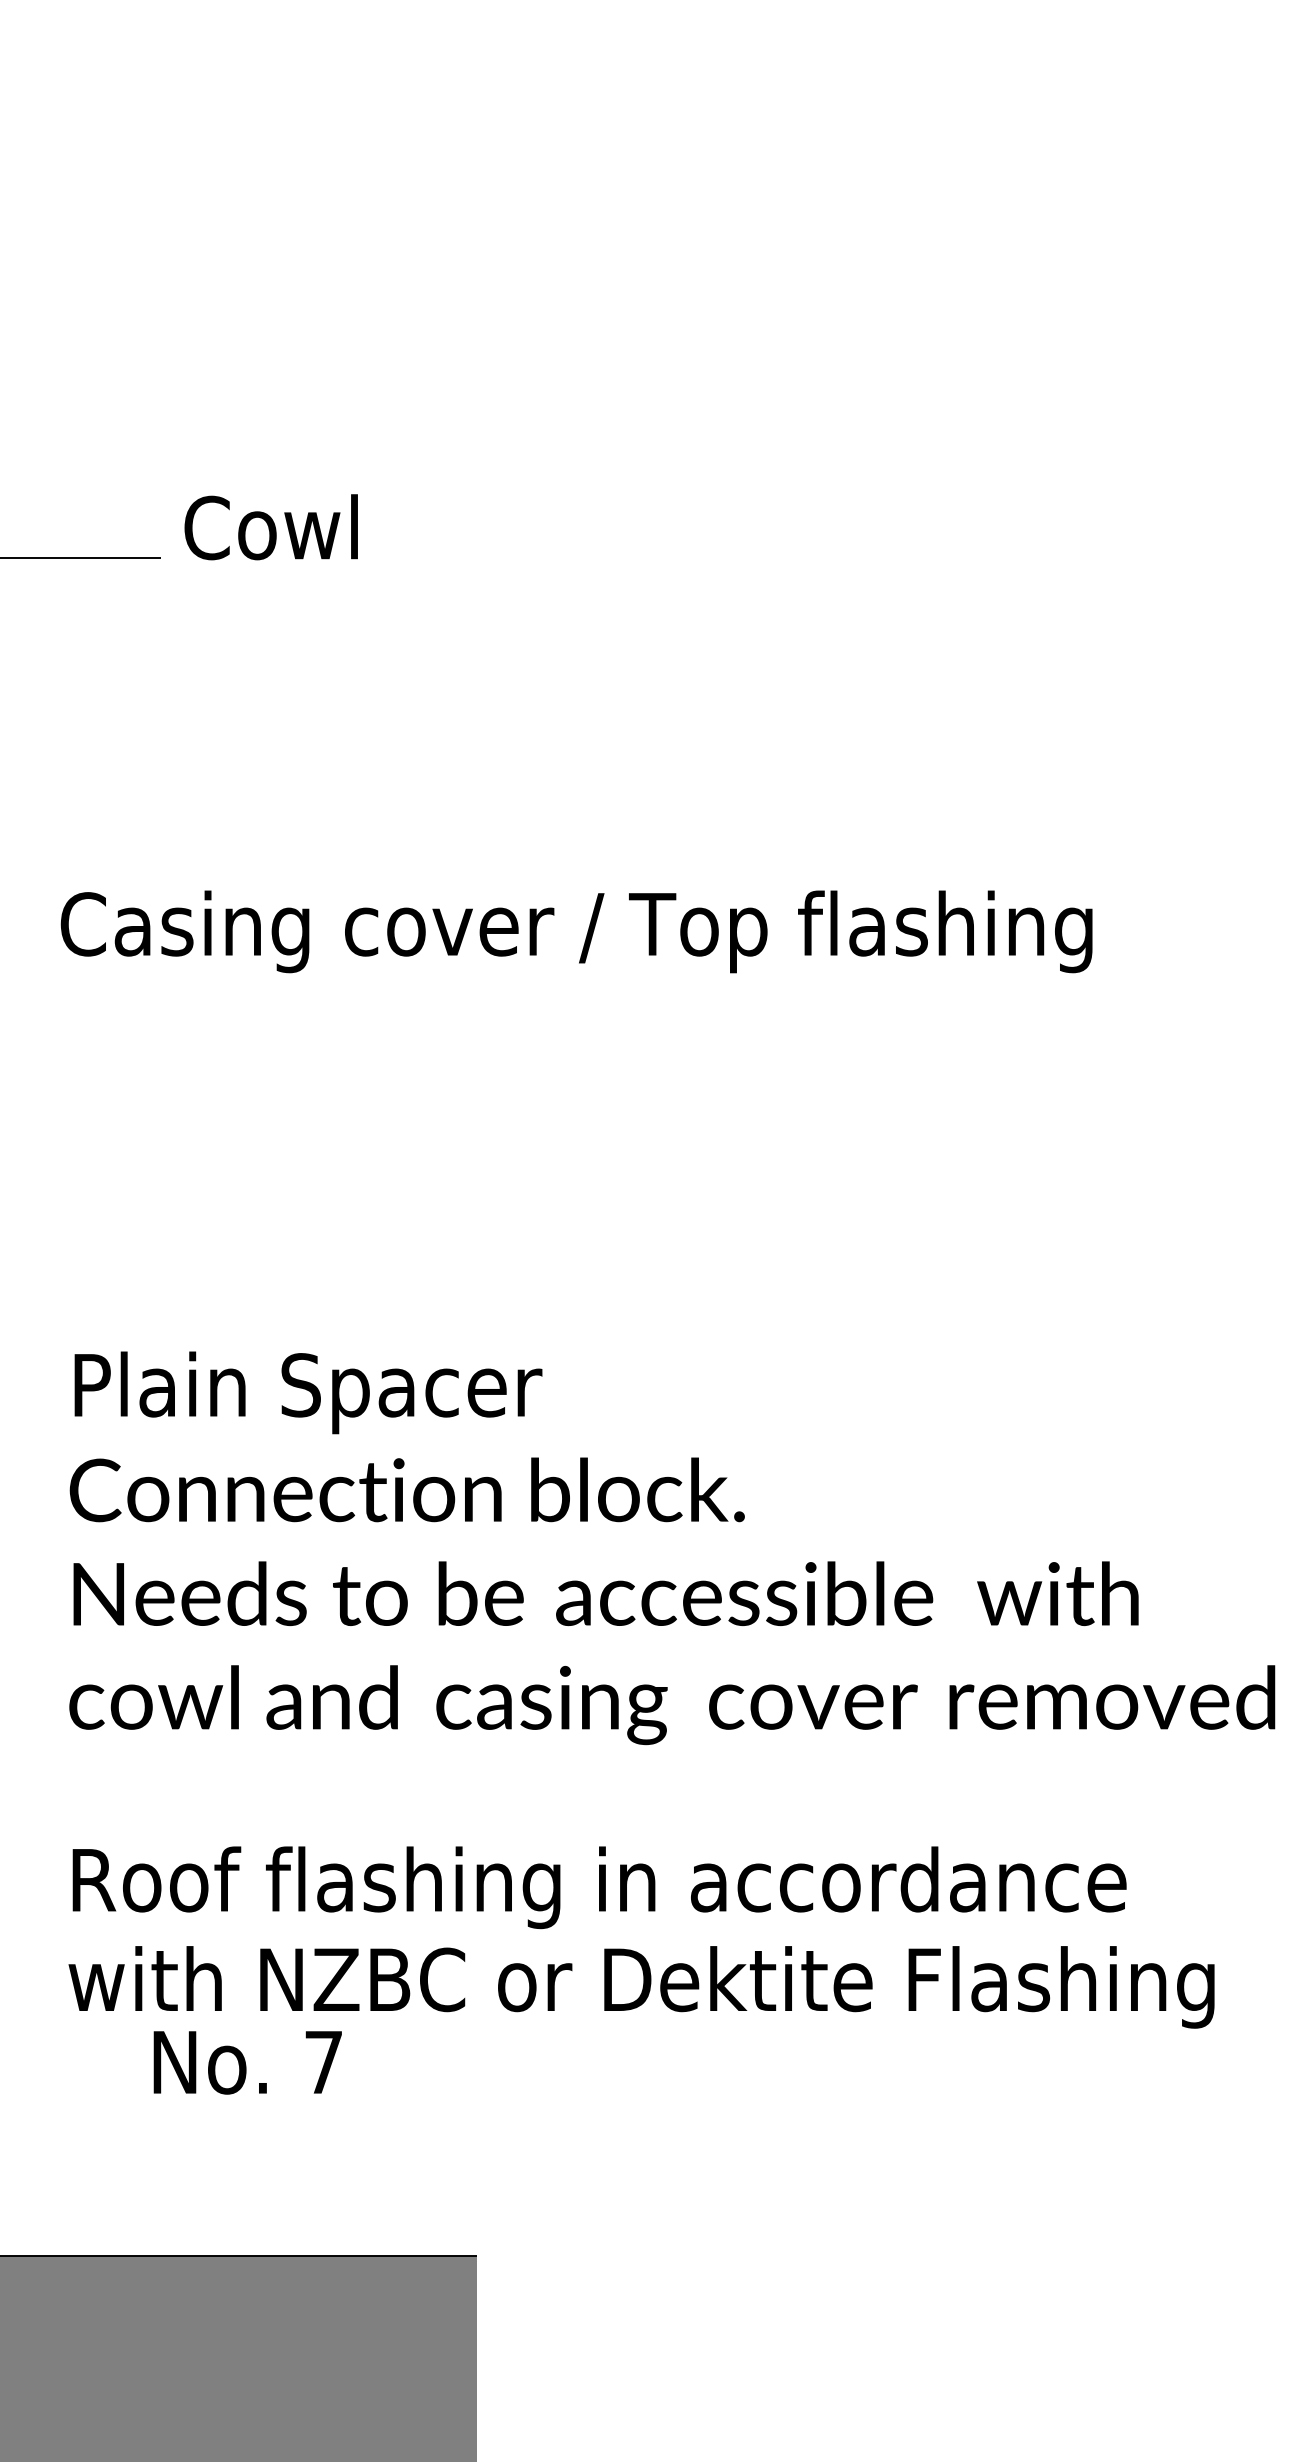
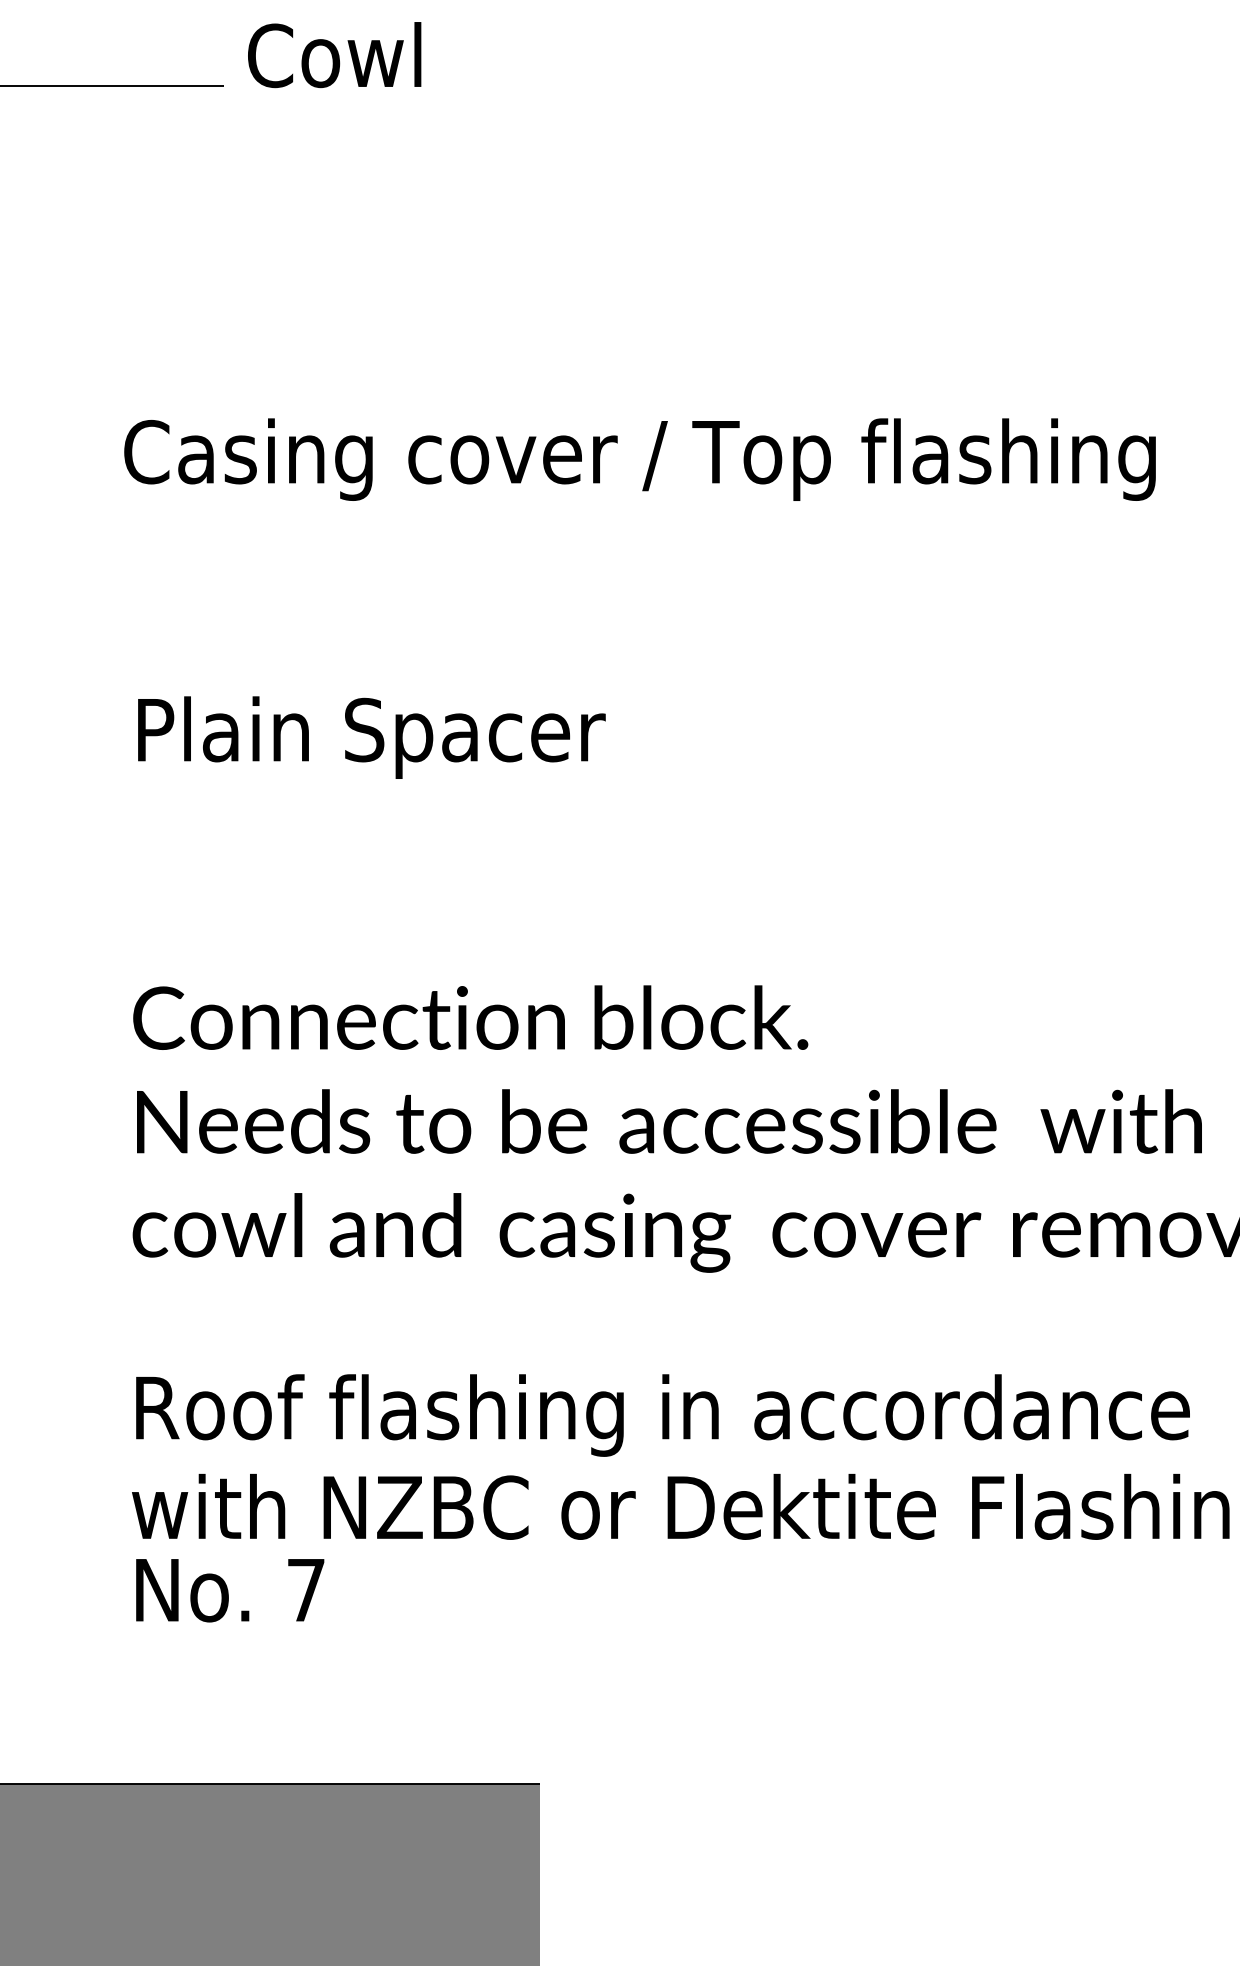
text: (308, 1392) -> (371, 737), moved
text: (247, 2062) -> (229, 1590), moved

